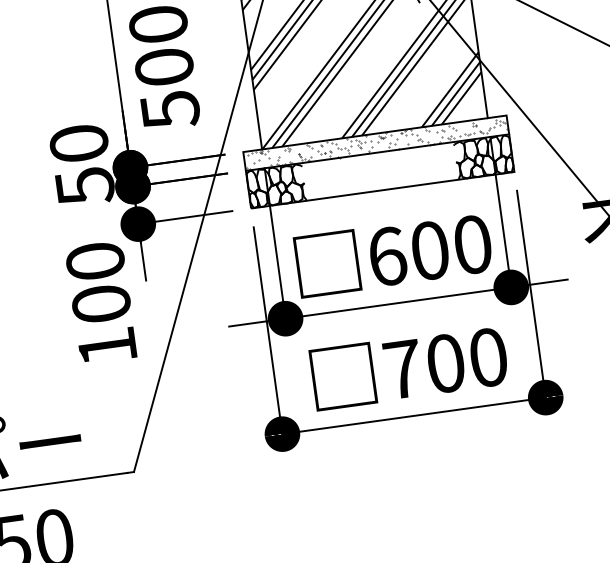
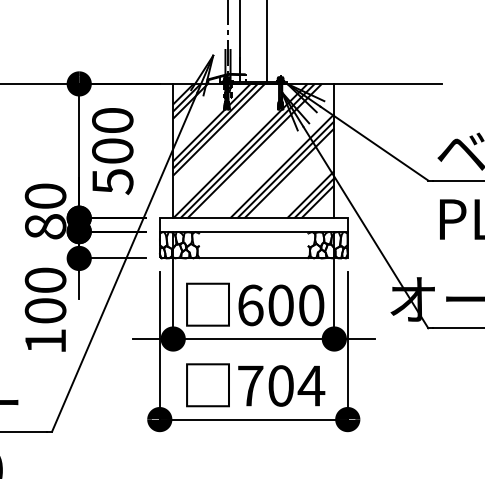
hatch: (375, 142) -> (253, 224), removed
text: (85, 187) -> (45, 227), 50 -> 80
text: (488, 356) -> (311, 385), 700 -> 704

